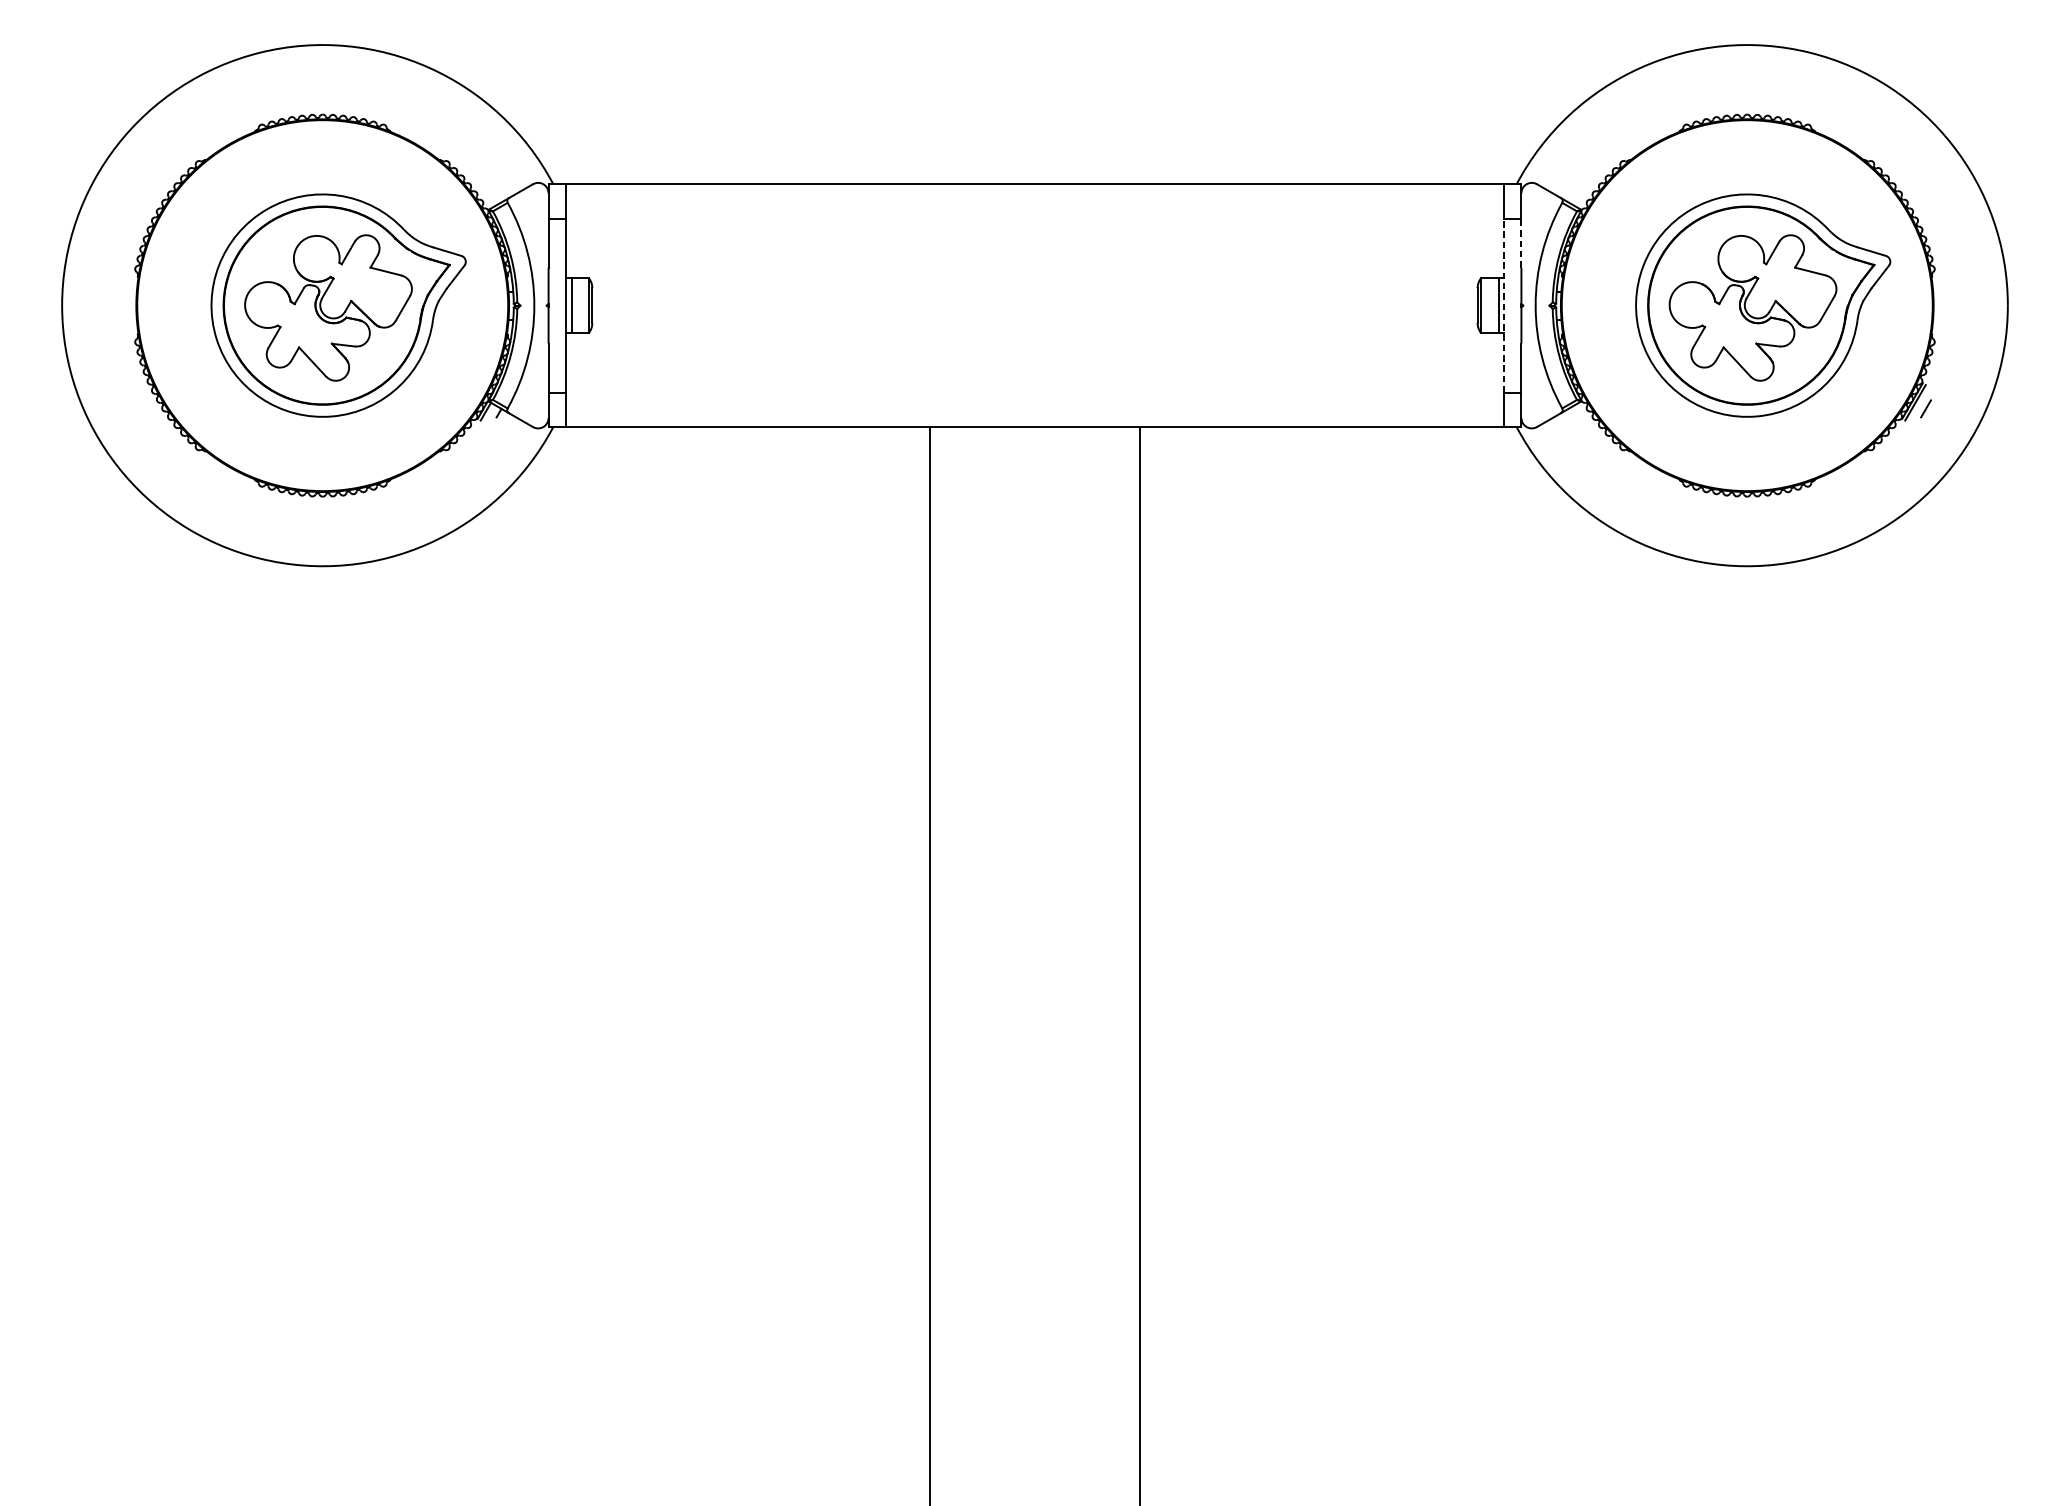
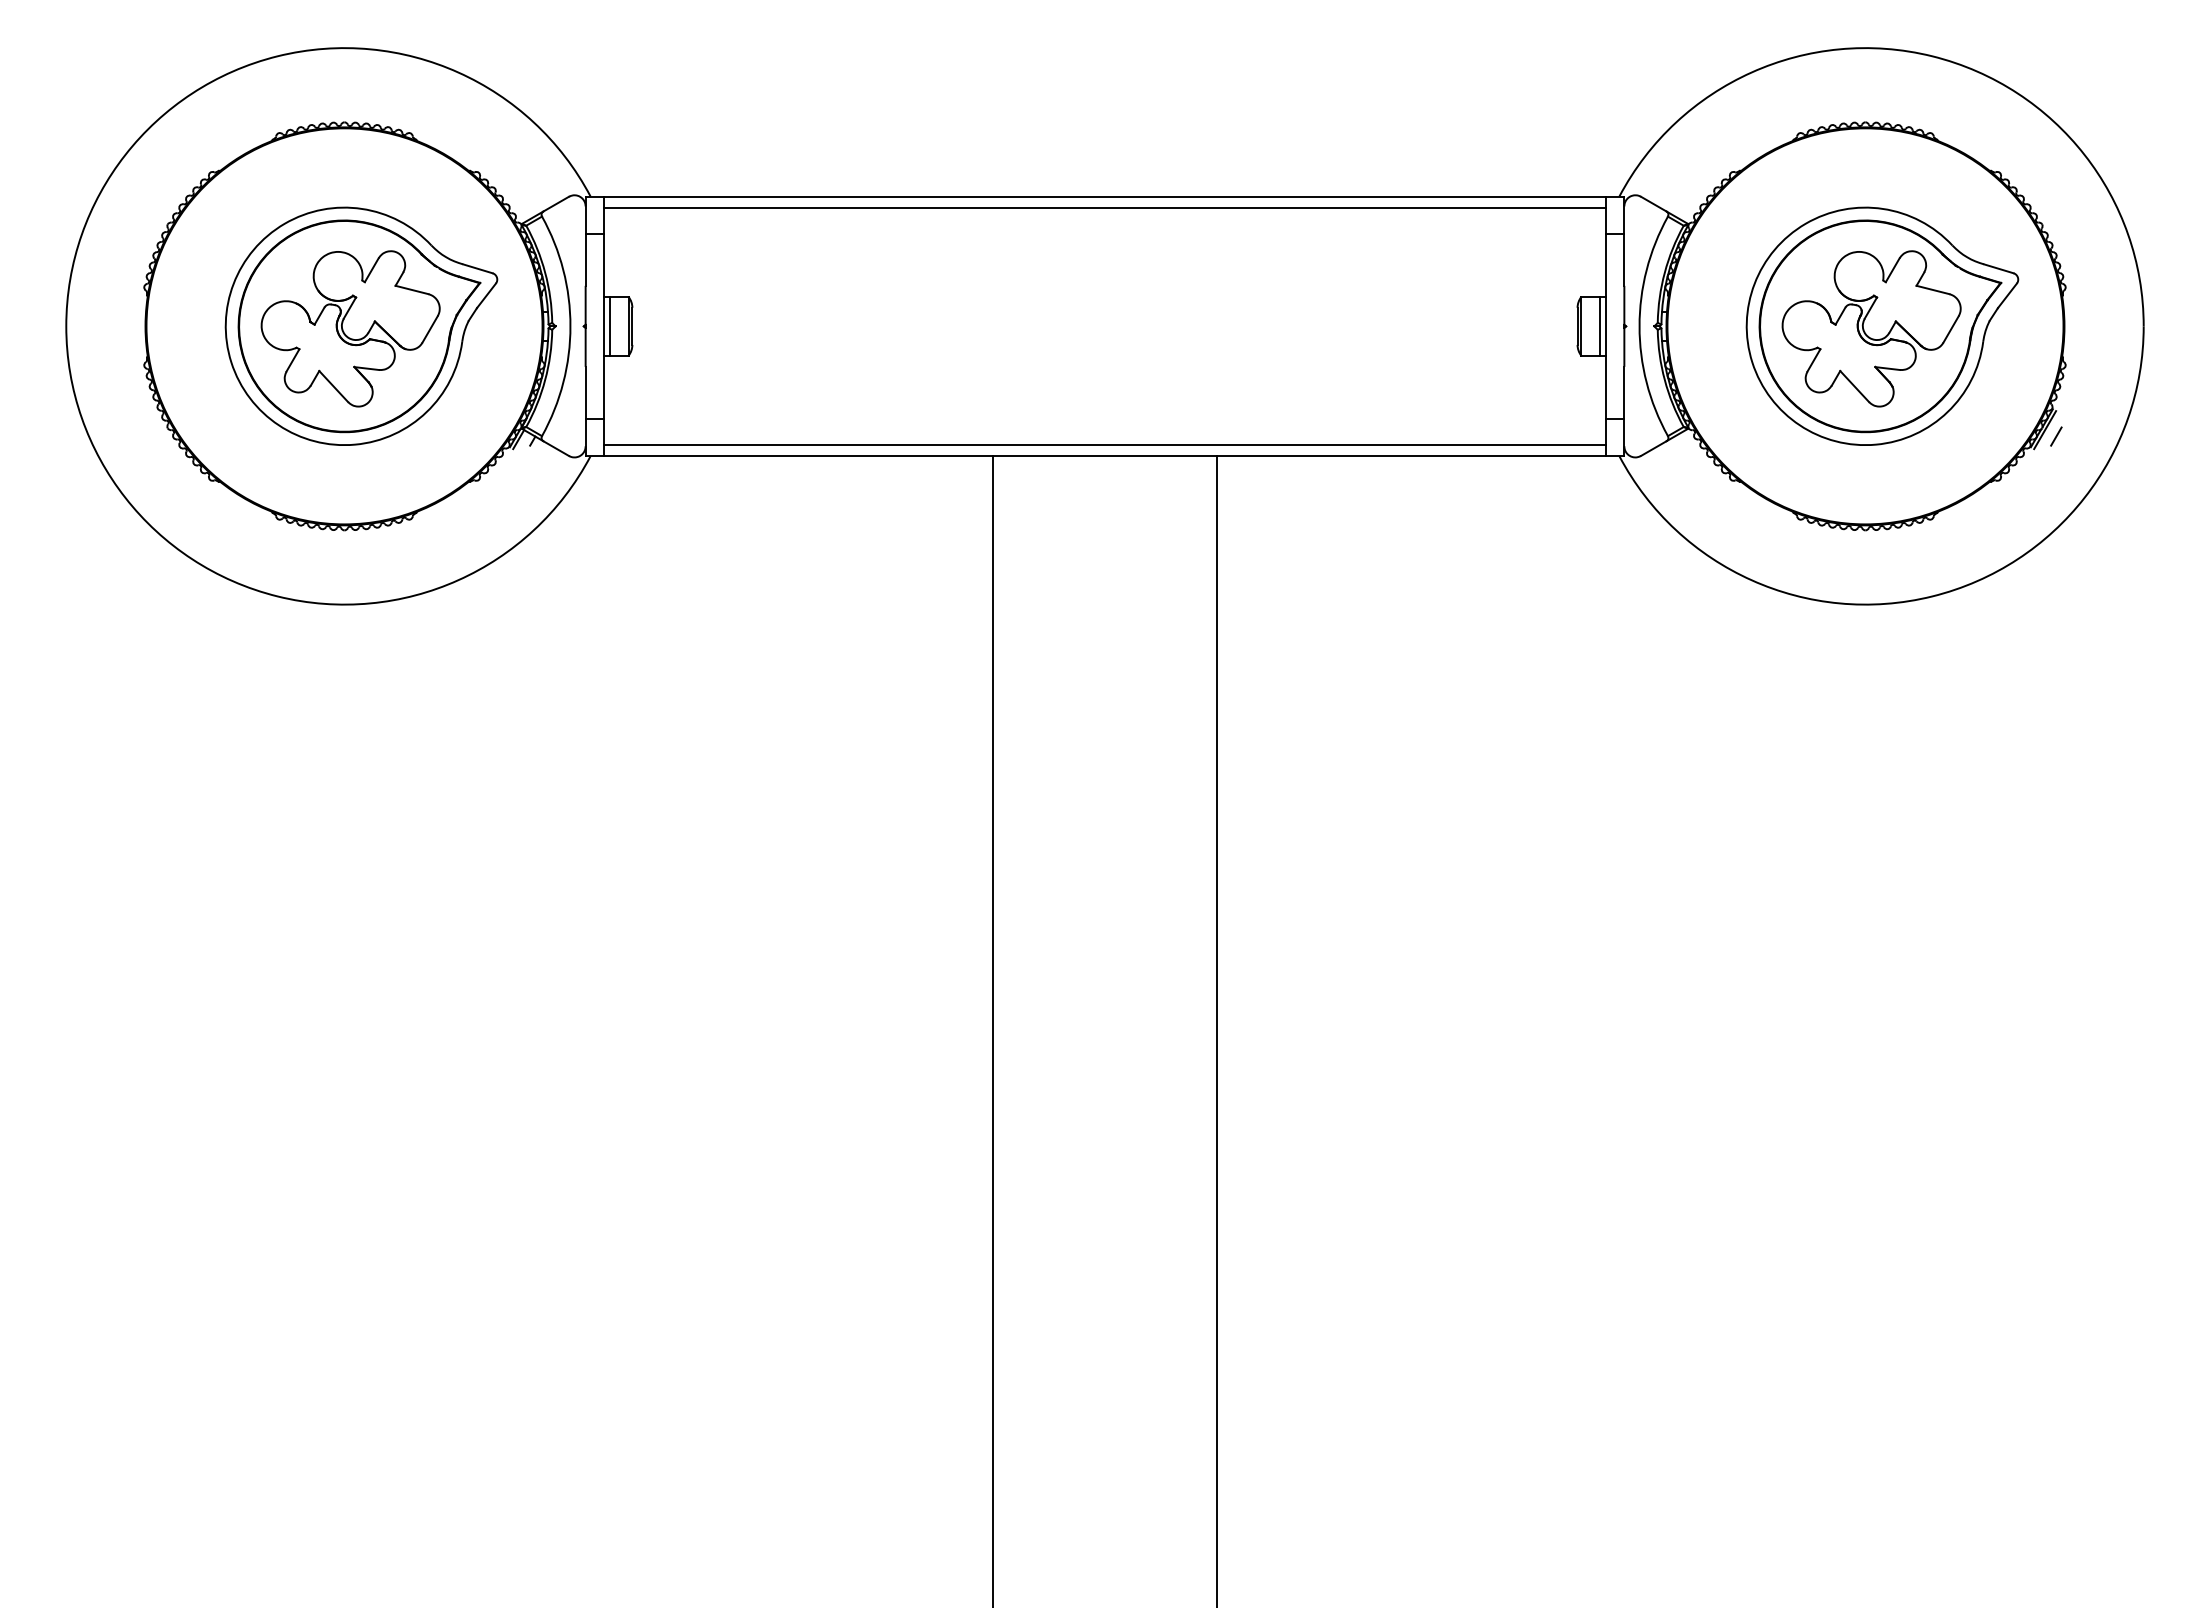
line: (1034, 194) -> (1104, 207), added
line: (1521, 243) -> (1624, 259), dashed -> solid
line: (1503, 305) -> (1605, 326), dashed -> solid
line: (1034, 417) -> (1104, 445), added

